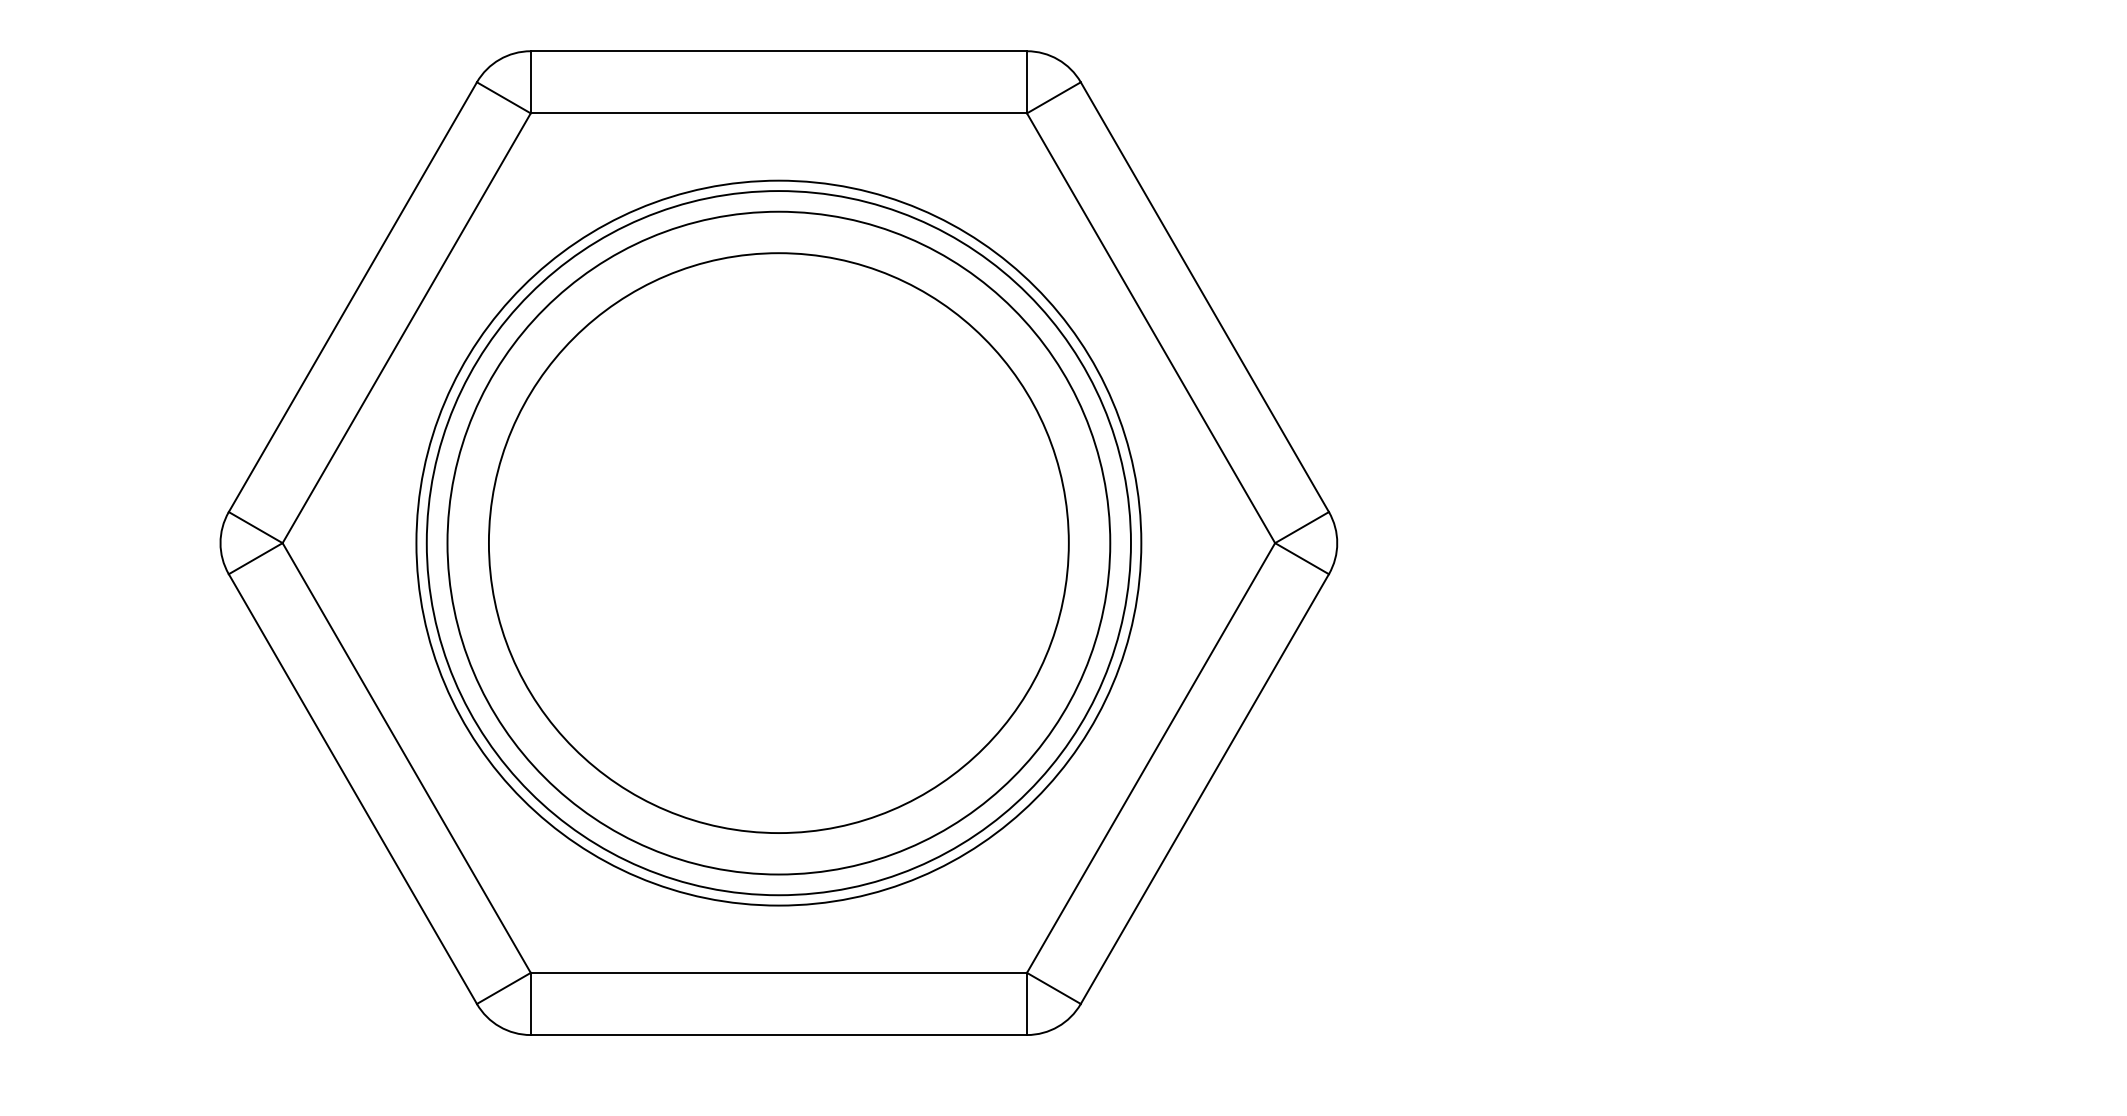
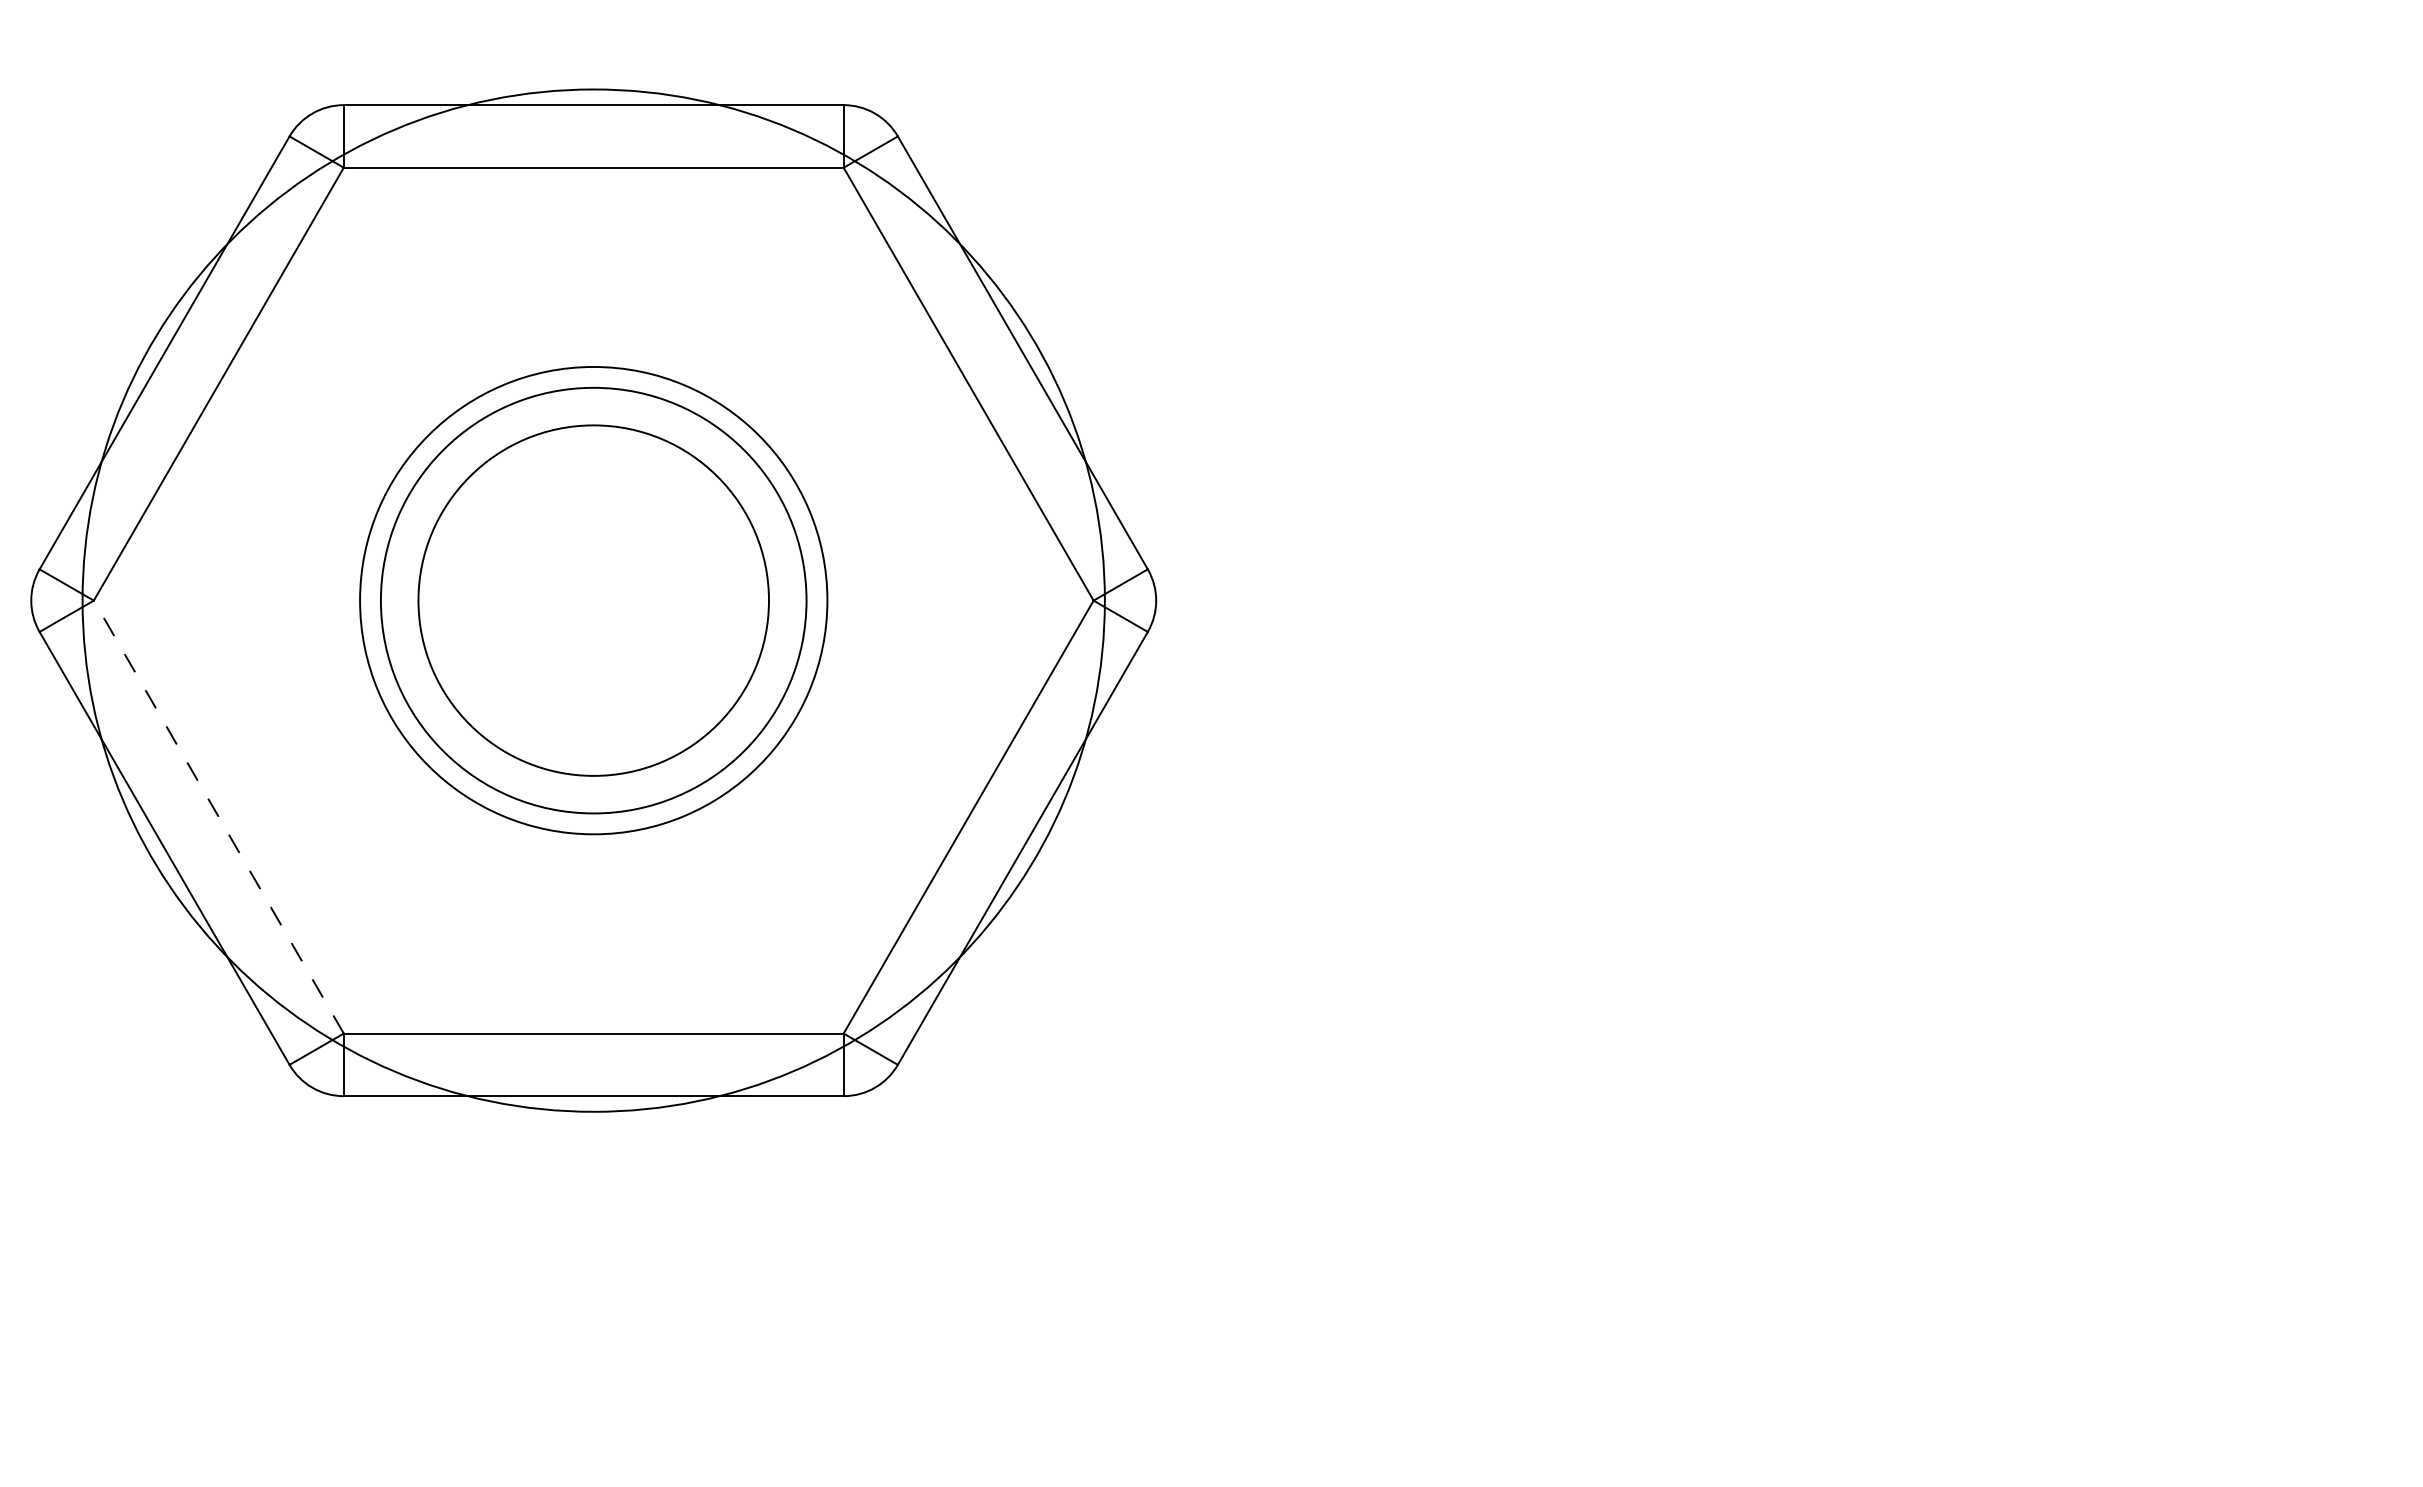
circle: (778, 542) -> (593, 600), size x0.6
circle: (778, 542) -> (593, 600), size x0.6
circle: (778, 542) -> (593, 600), size x0.7
circle: (778, 542) -> (593, 600), size x1.4
line: (406, 758) -> (218, 817), solid -> dashed

